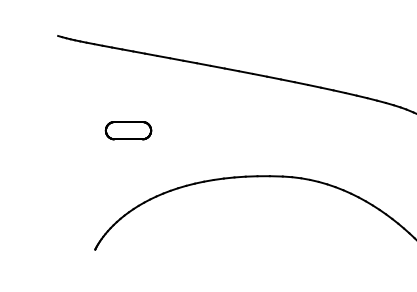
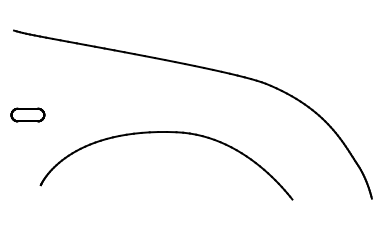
part: (127, 129) -> (27, 114), moved

